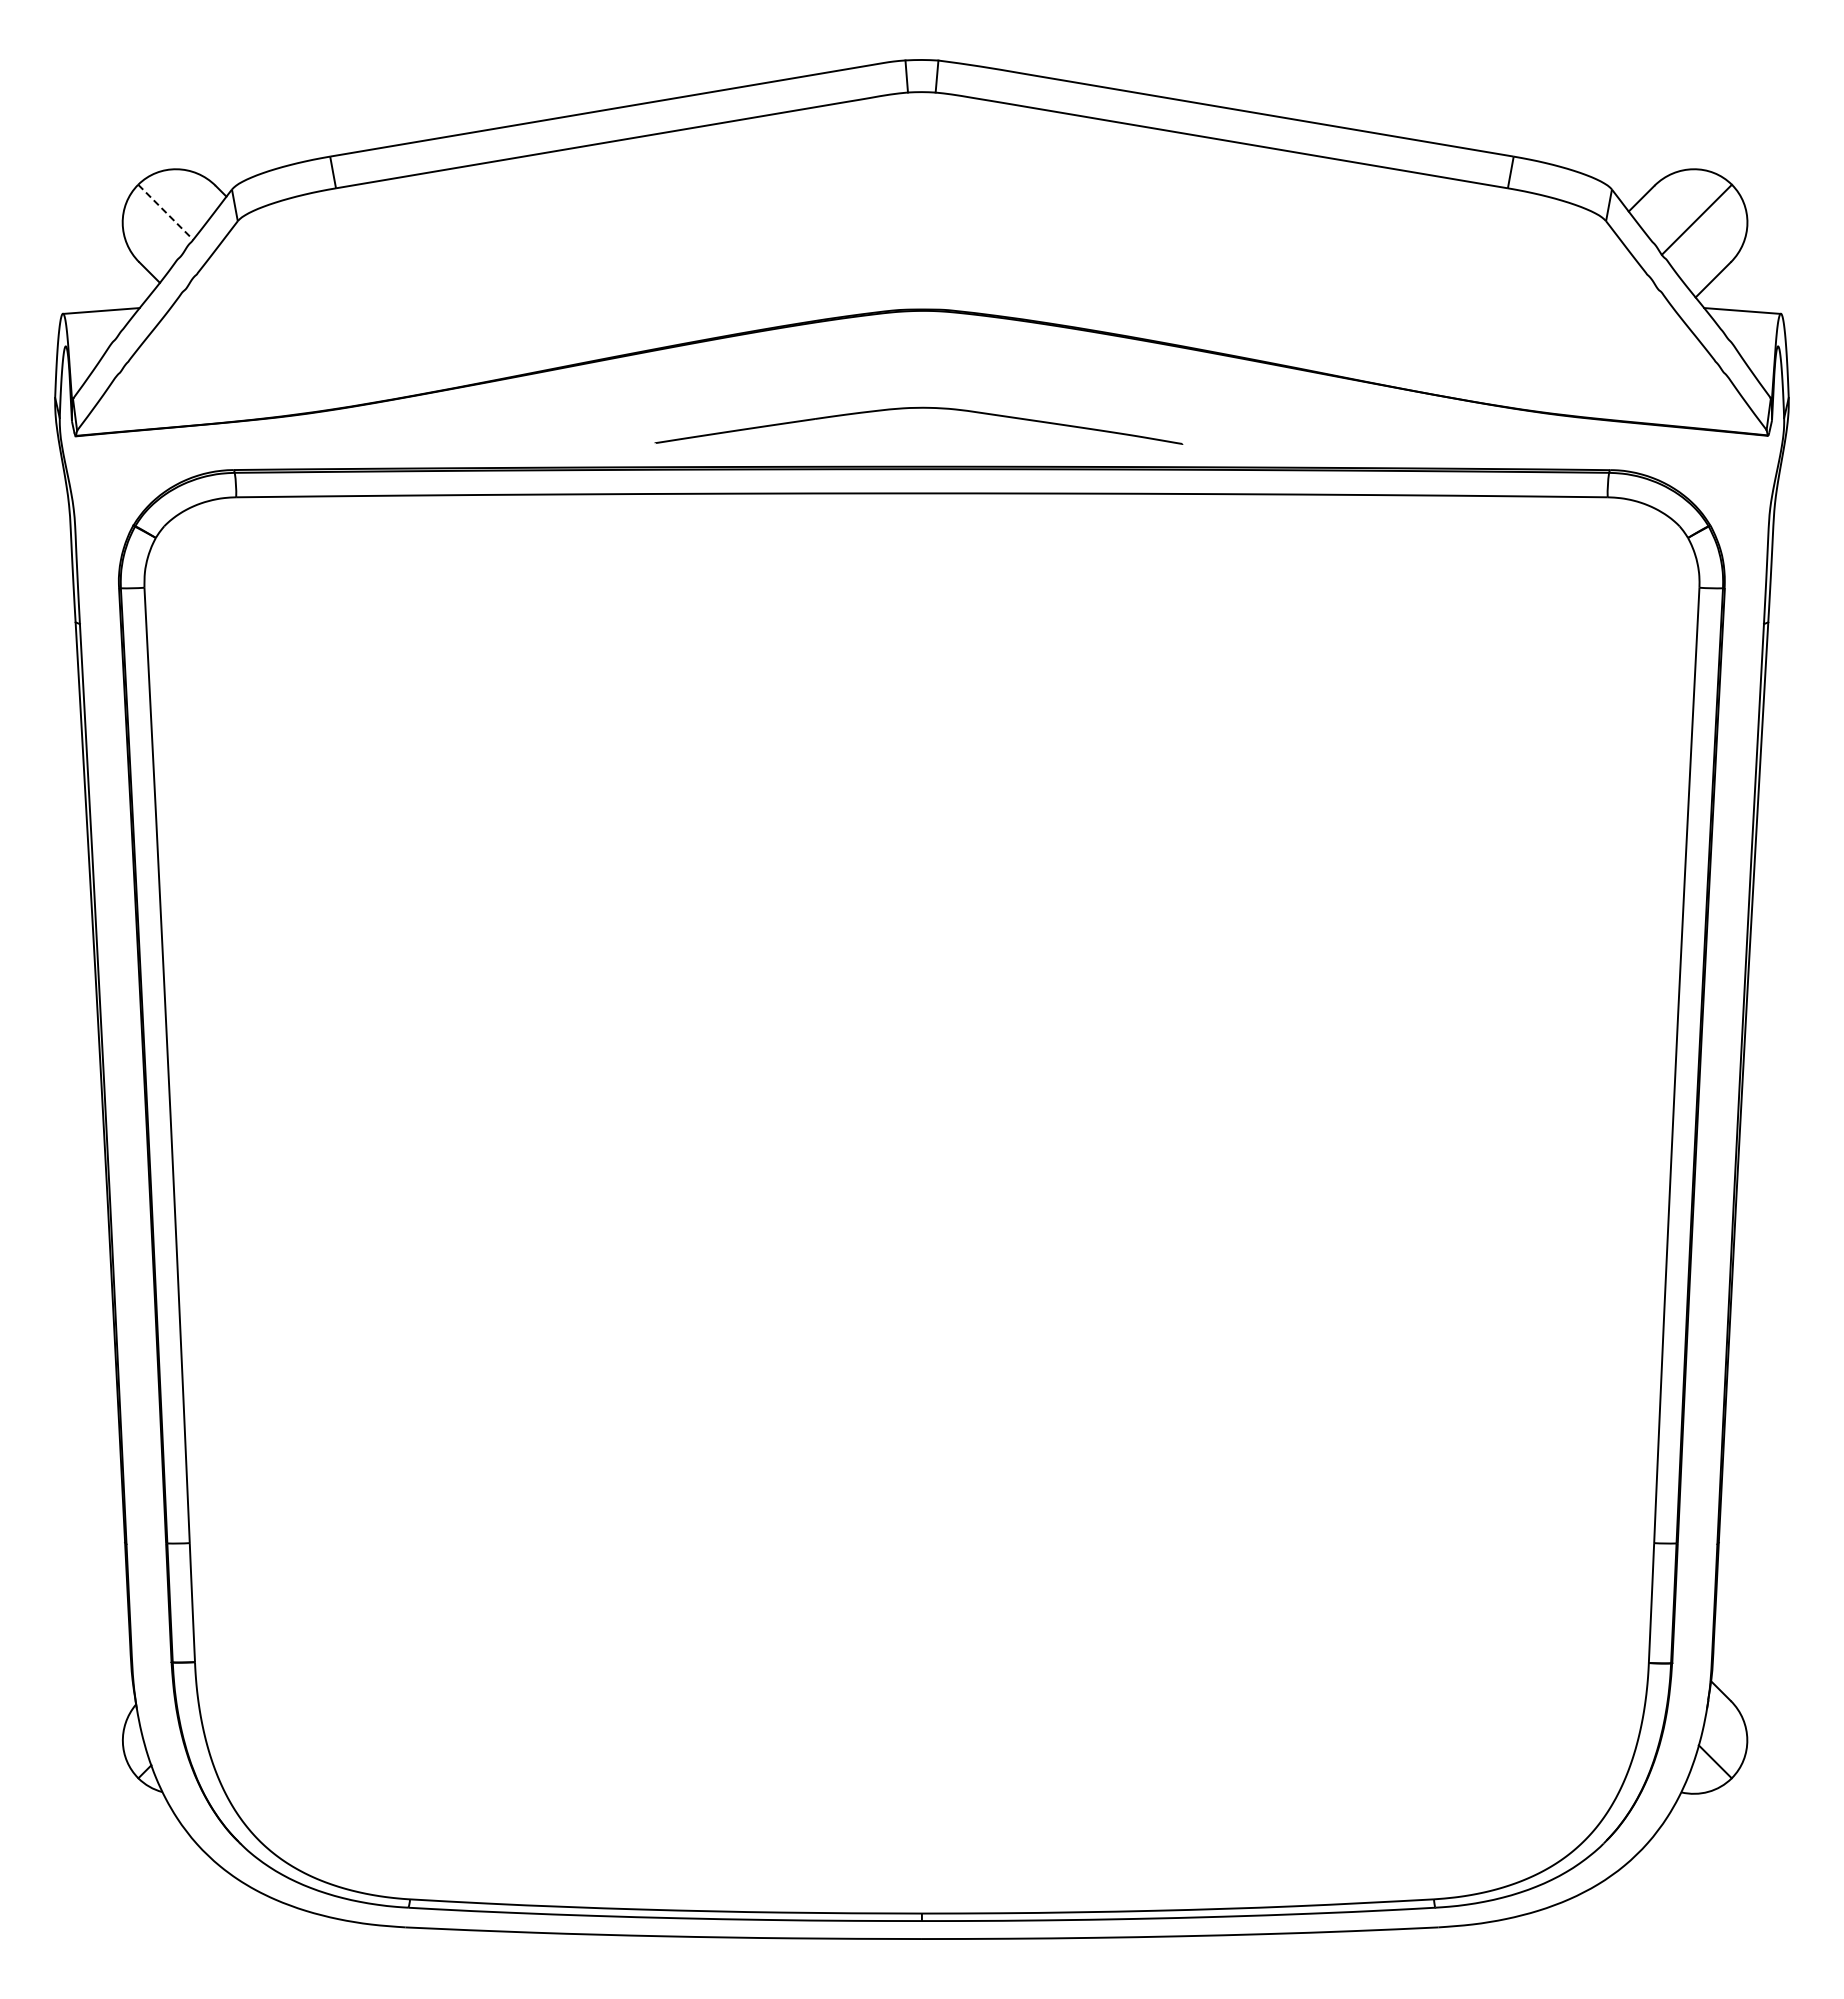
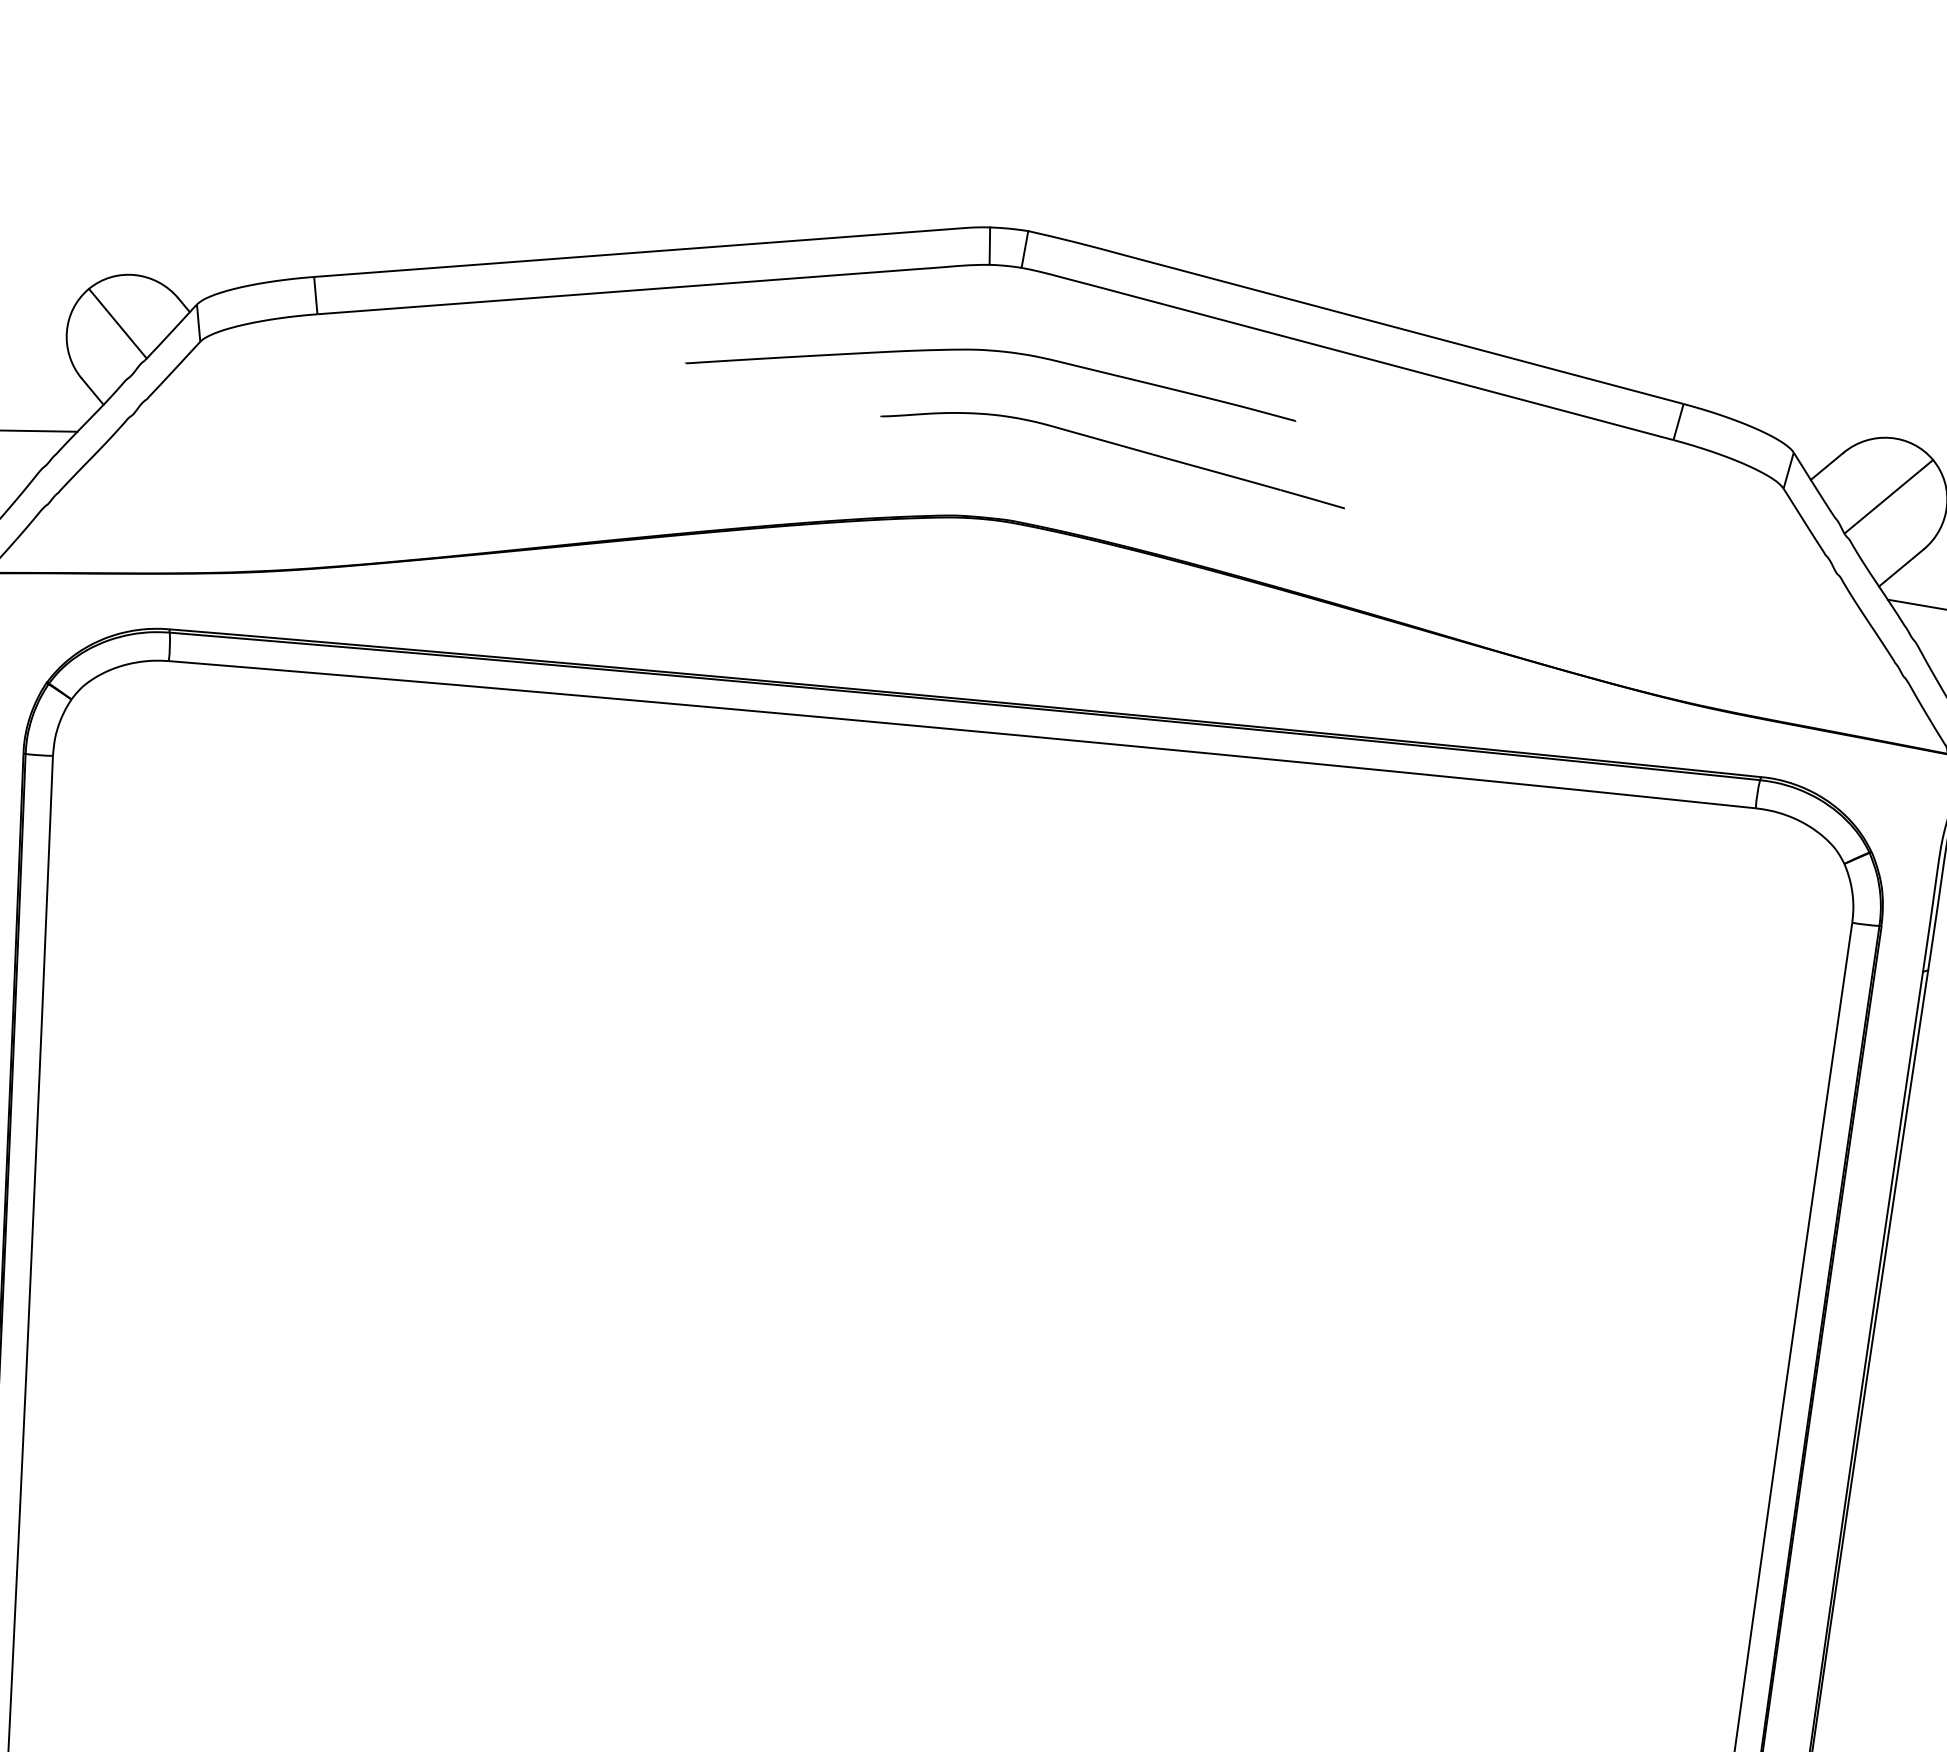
line: (165, 212) -> (117, 323), dashed -> solid
part: (1030, 237) -> (1115, 445), added
part: (918, 408) -> (993, 351), moved

